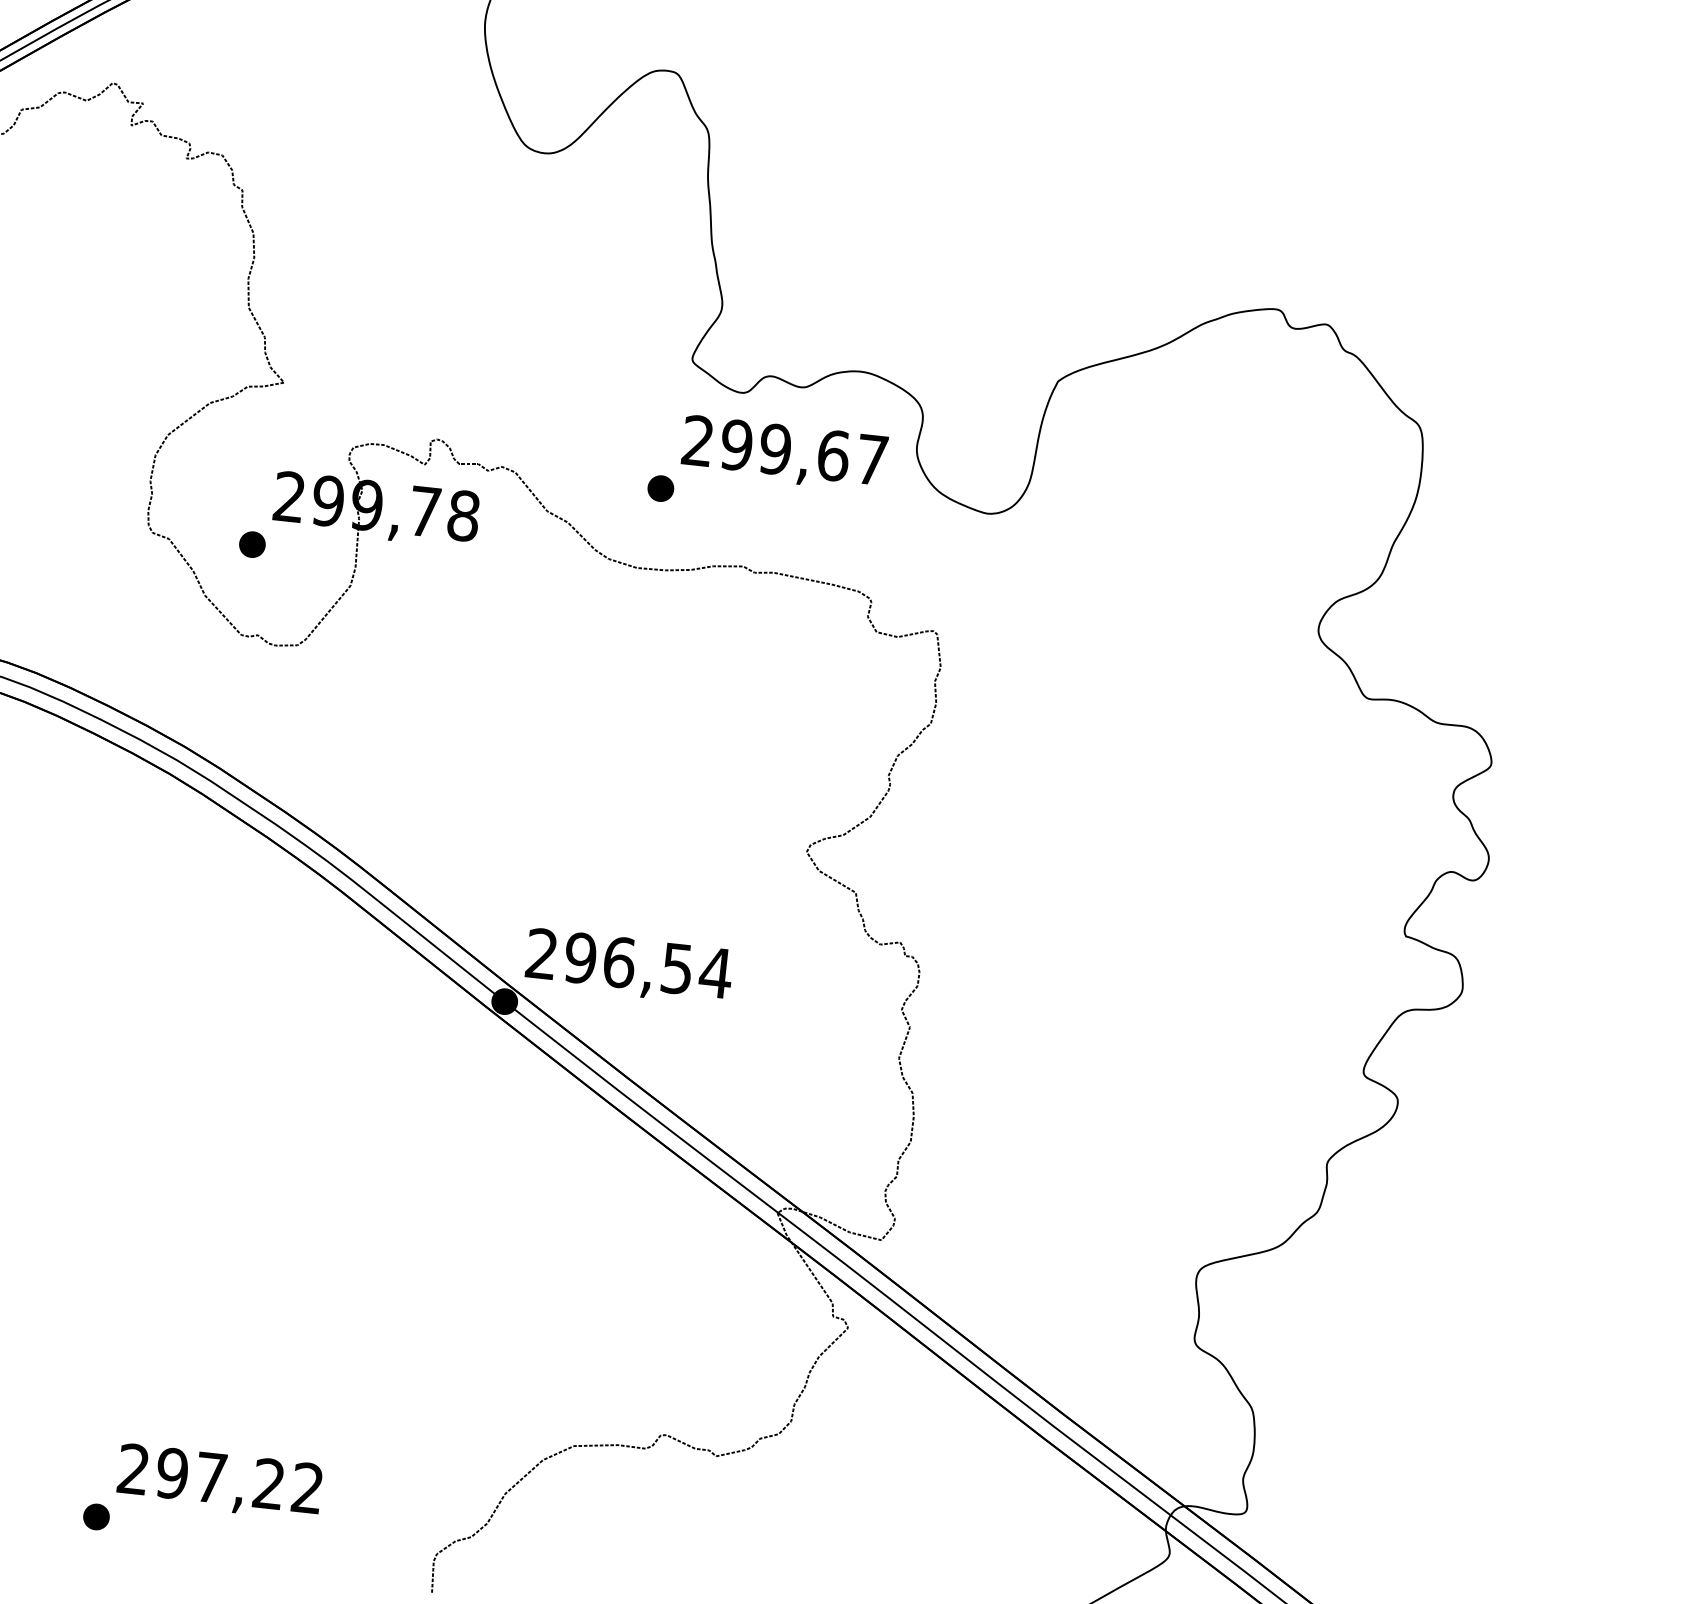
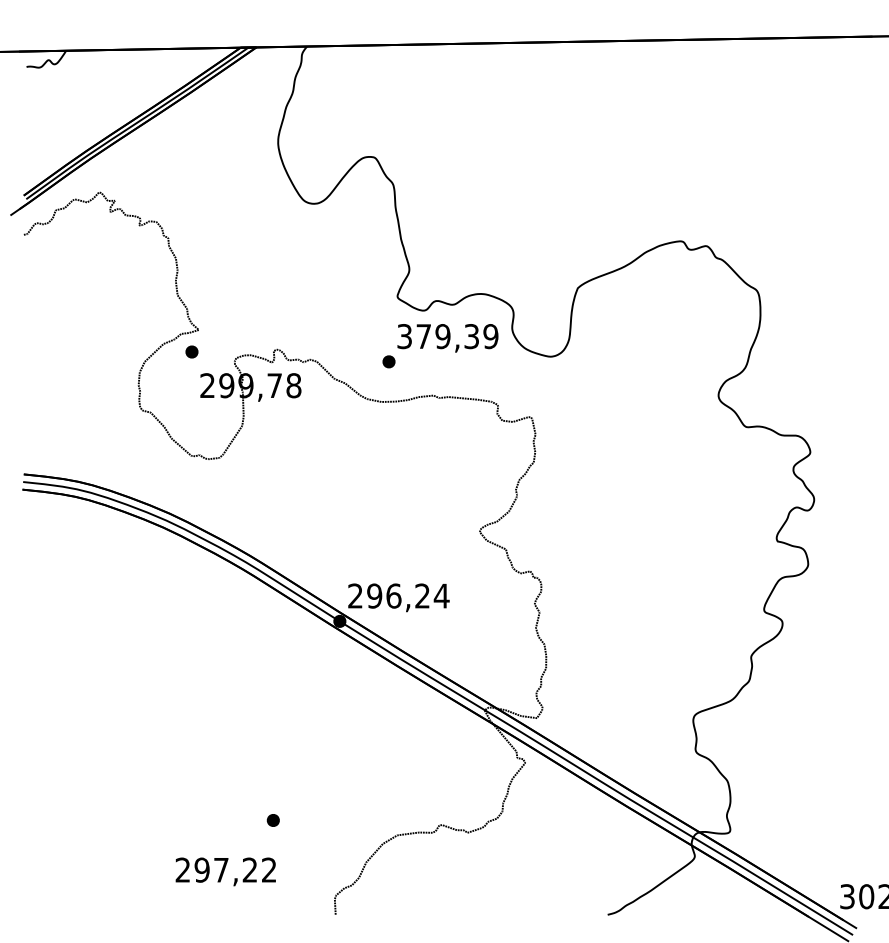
text: (784, 450) -> (447, 336), 299,67 -> 379,39
part: (251, 543) -> (191, 351), moved
text: (677, 967) -> (422, 595), 296,54 -> 296,24
part: (94, 1516) -> (272, 820), moved

